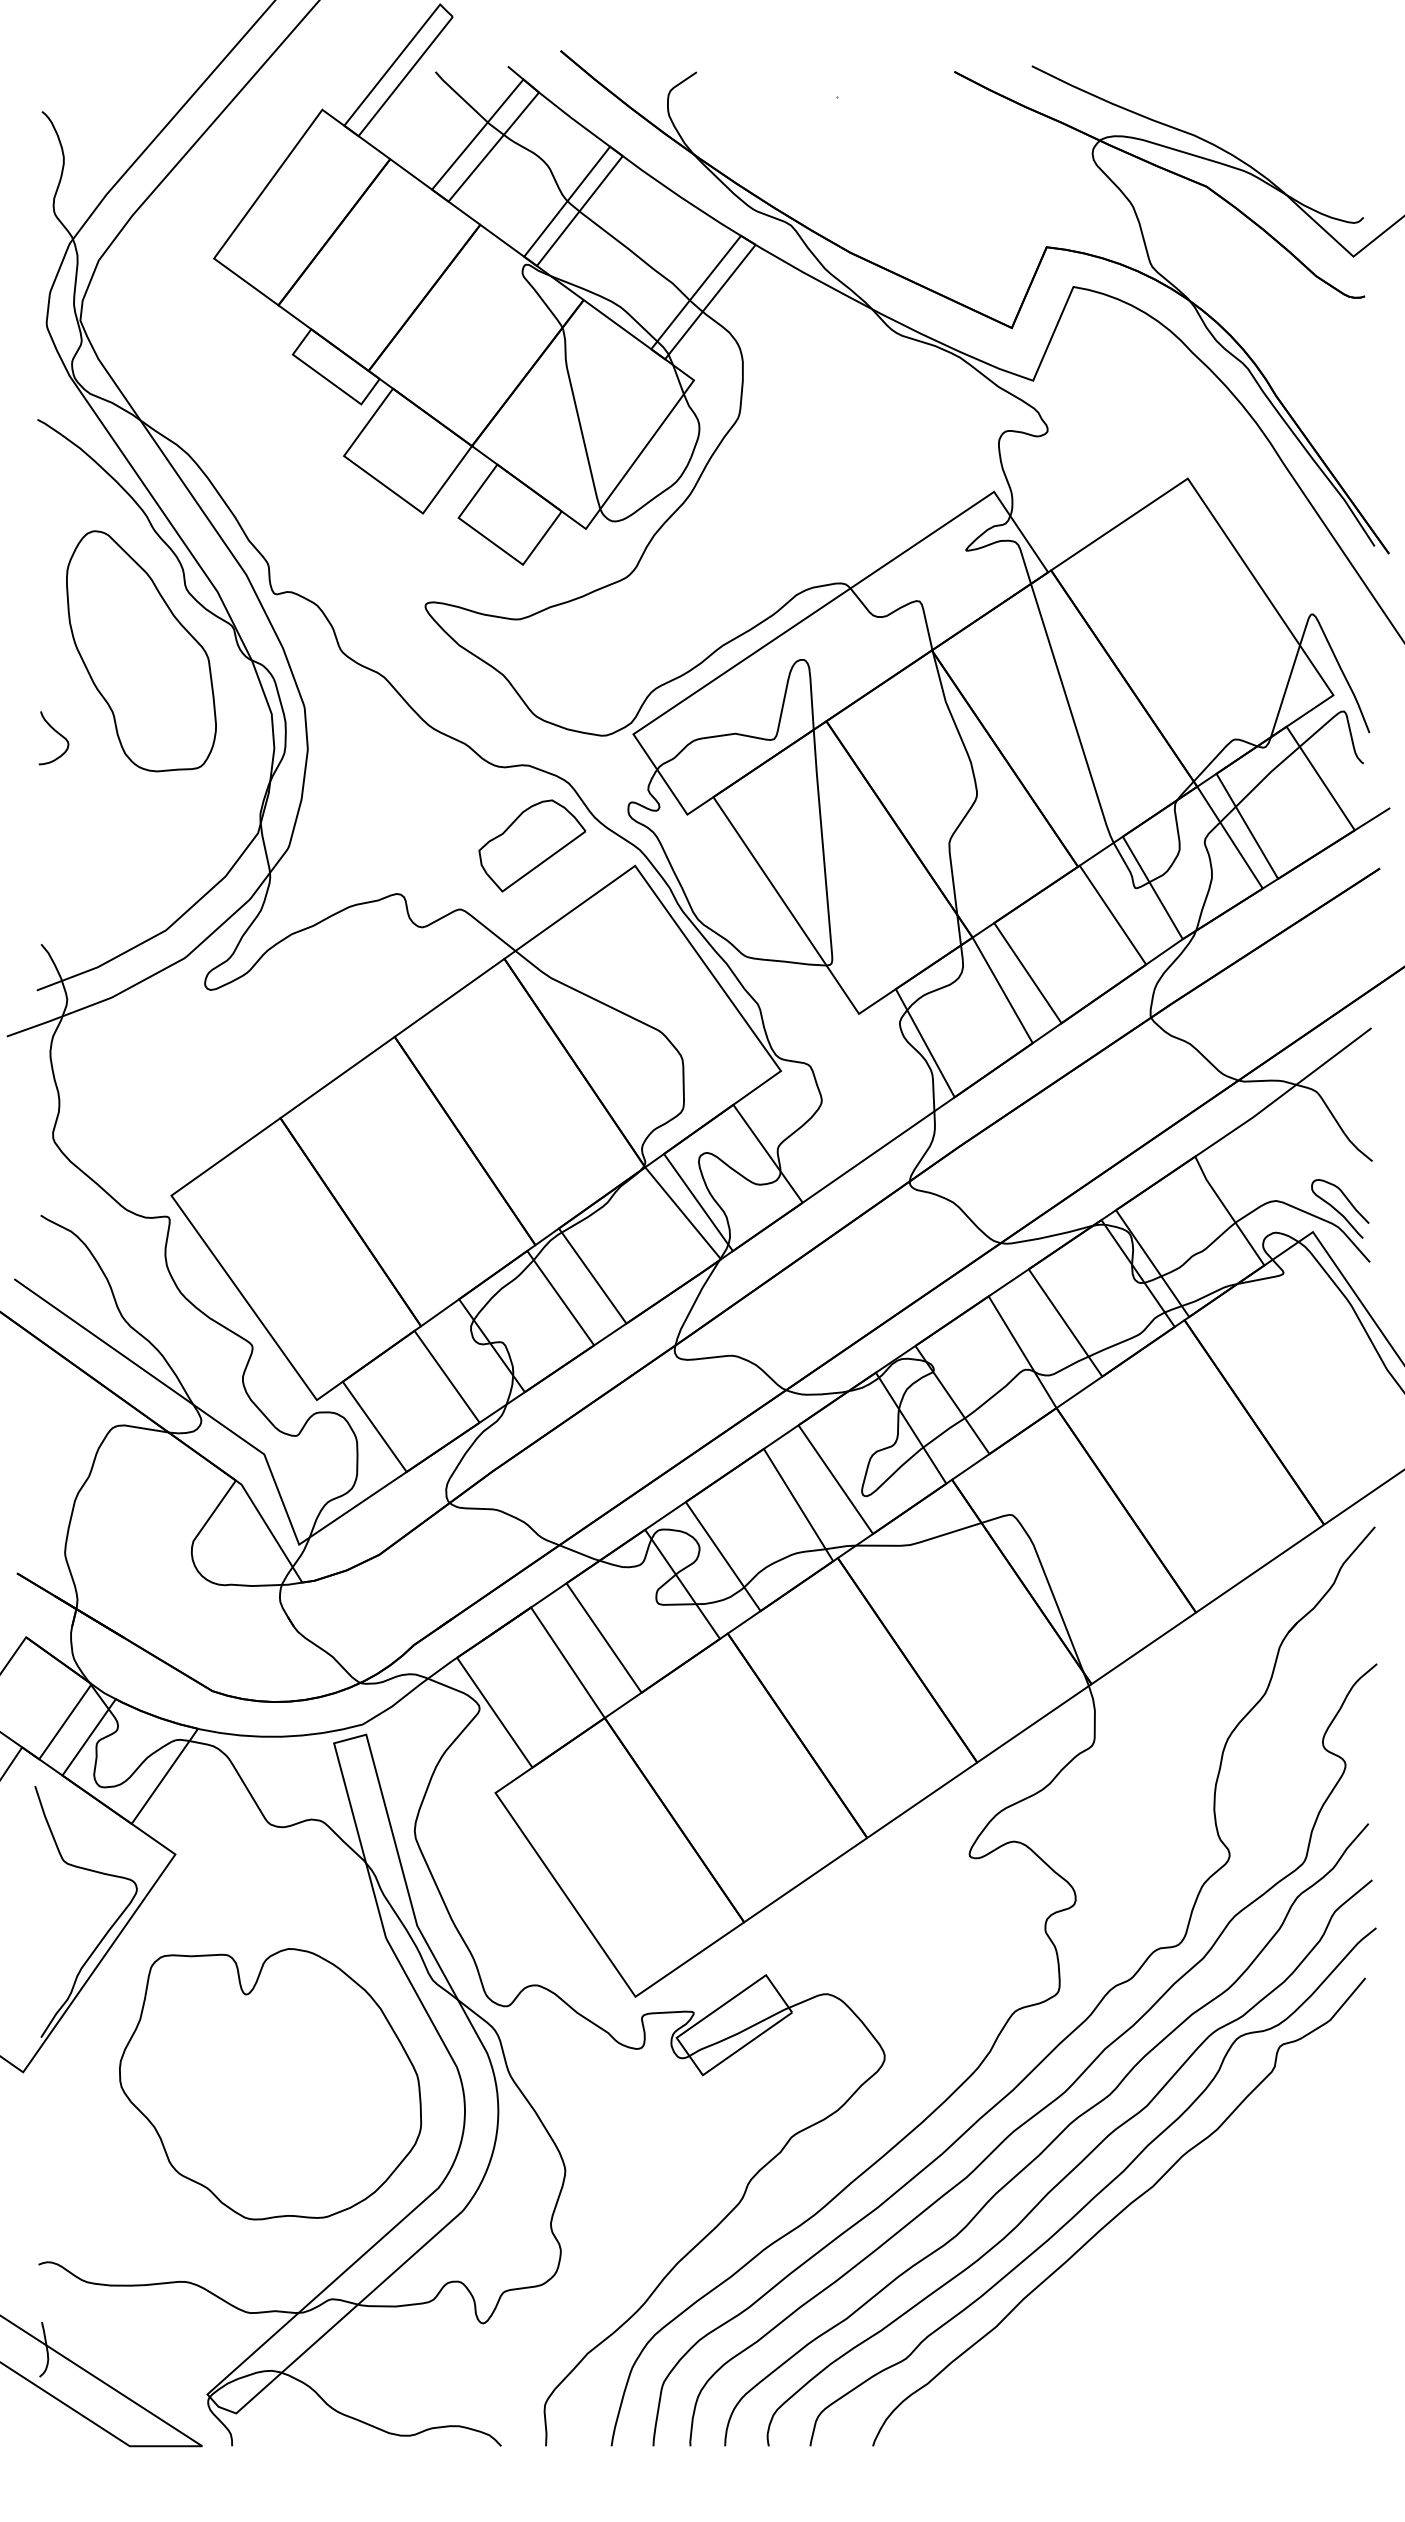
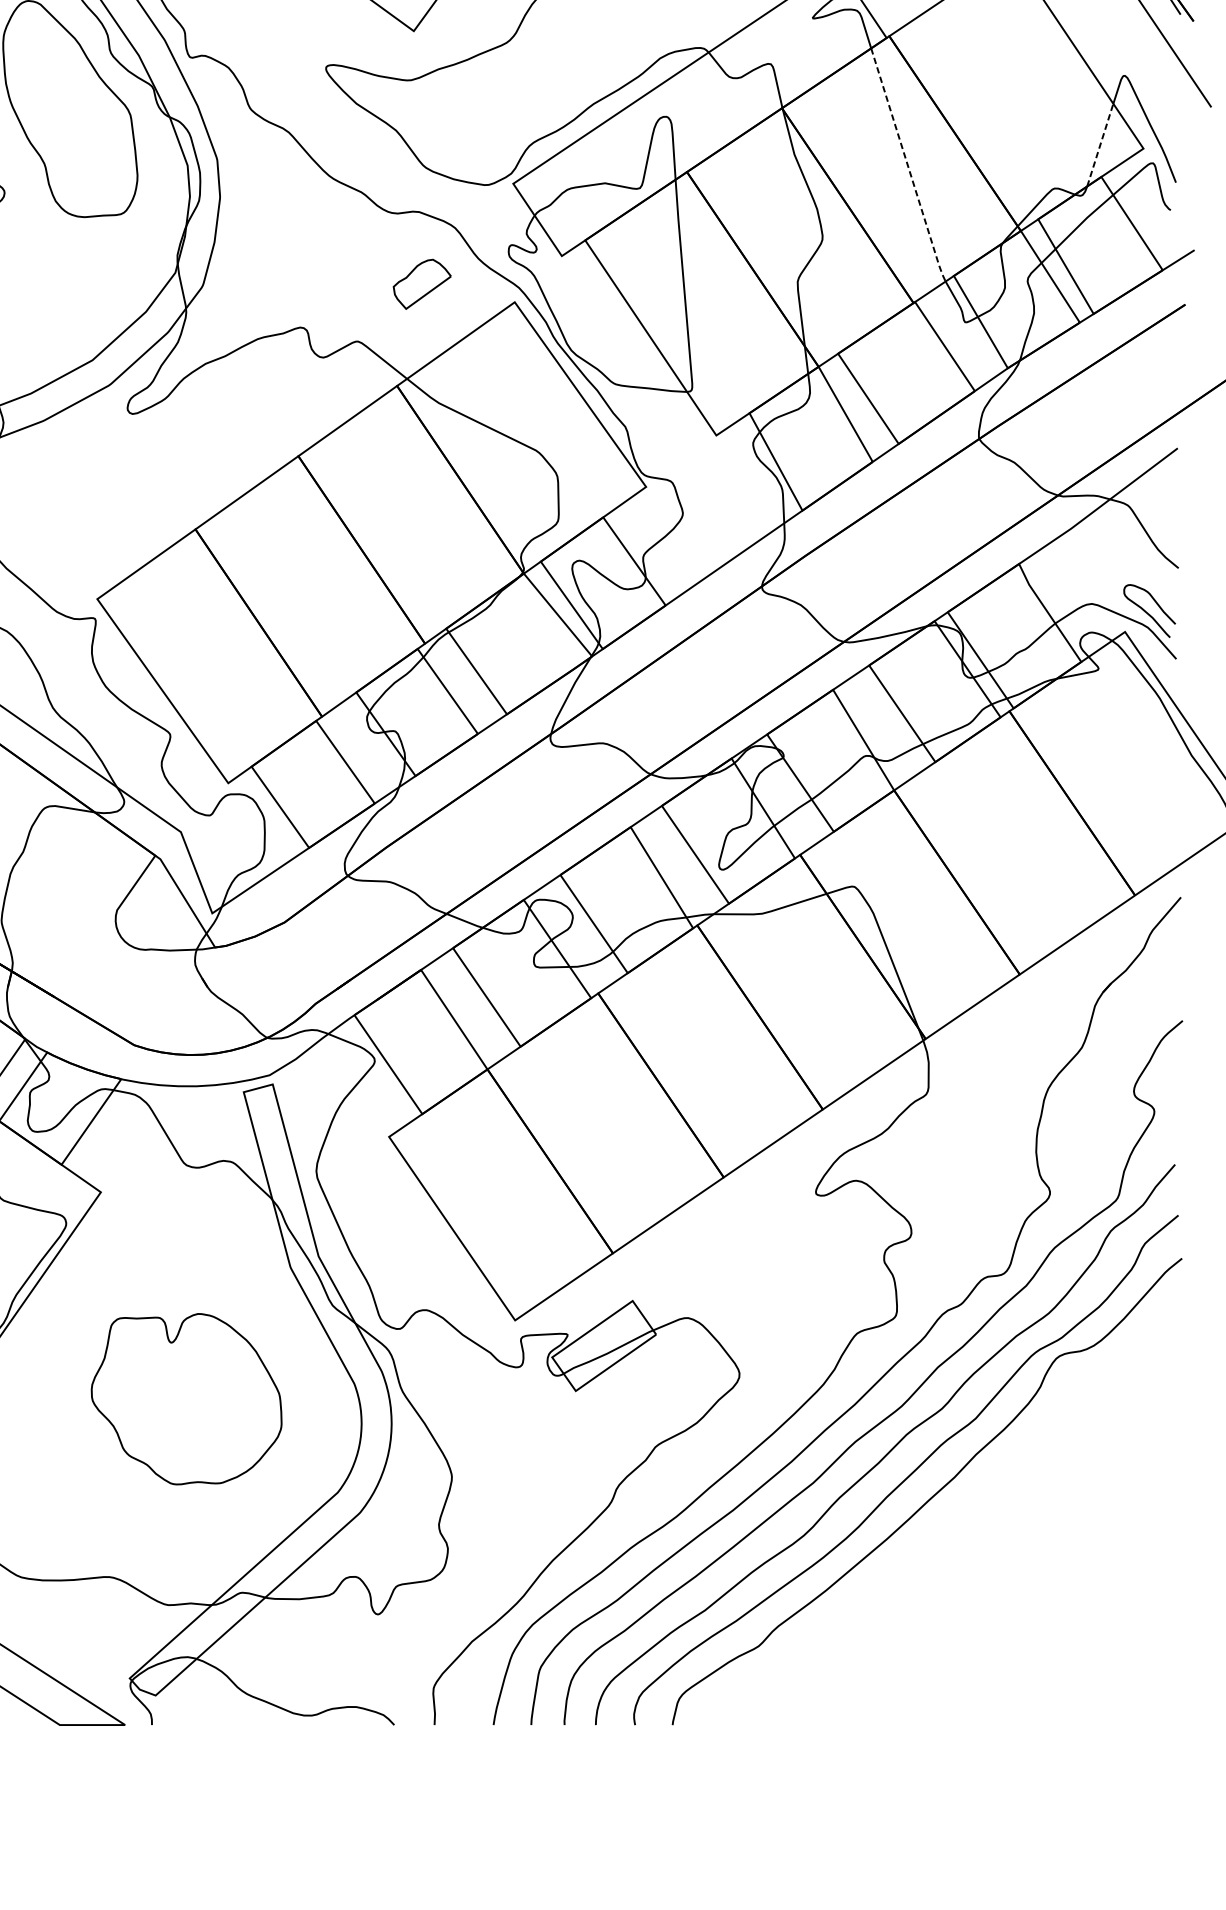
line: (1285, 690) -> (1100, 144), solid -> dashed
line: (1072, 715) -> (908, 166), solid -> dashed
part: (532, 845) -> (422, 283), size x0.6
part: (270, 2084) -> (186, 1399), size x0.7
curve: (1119, 2212) -> (950, 1514), removed

